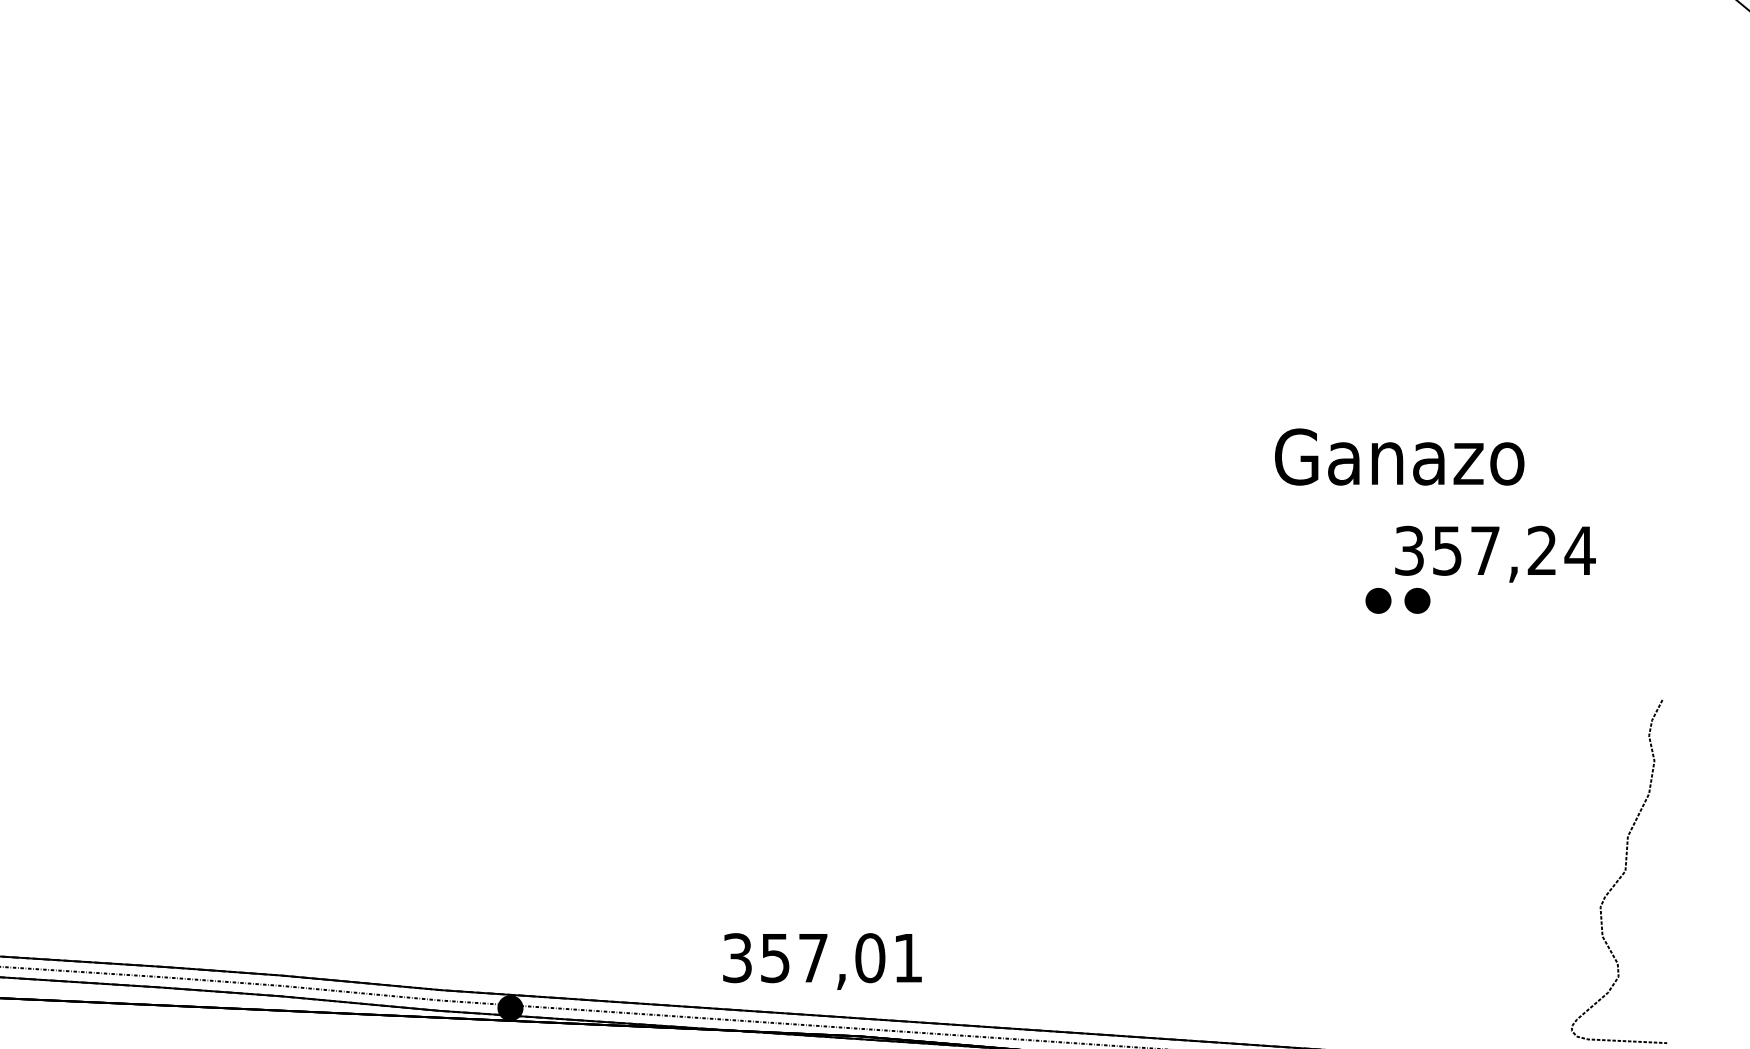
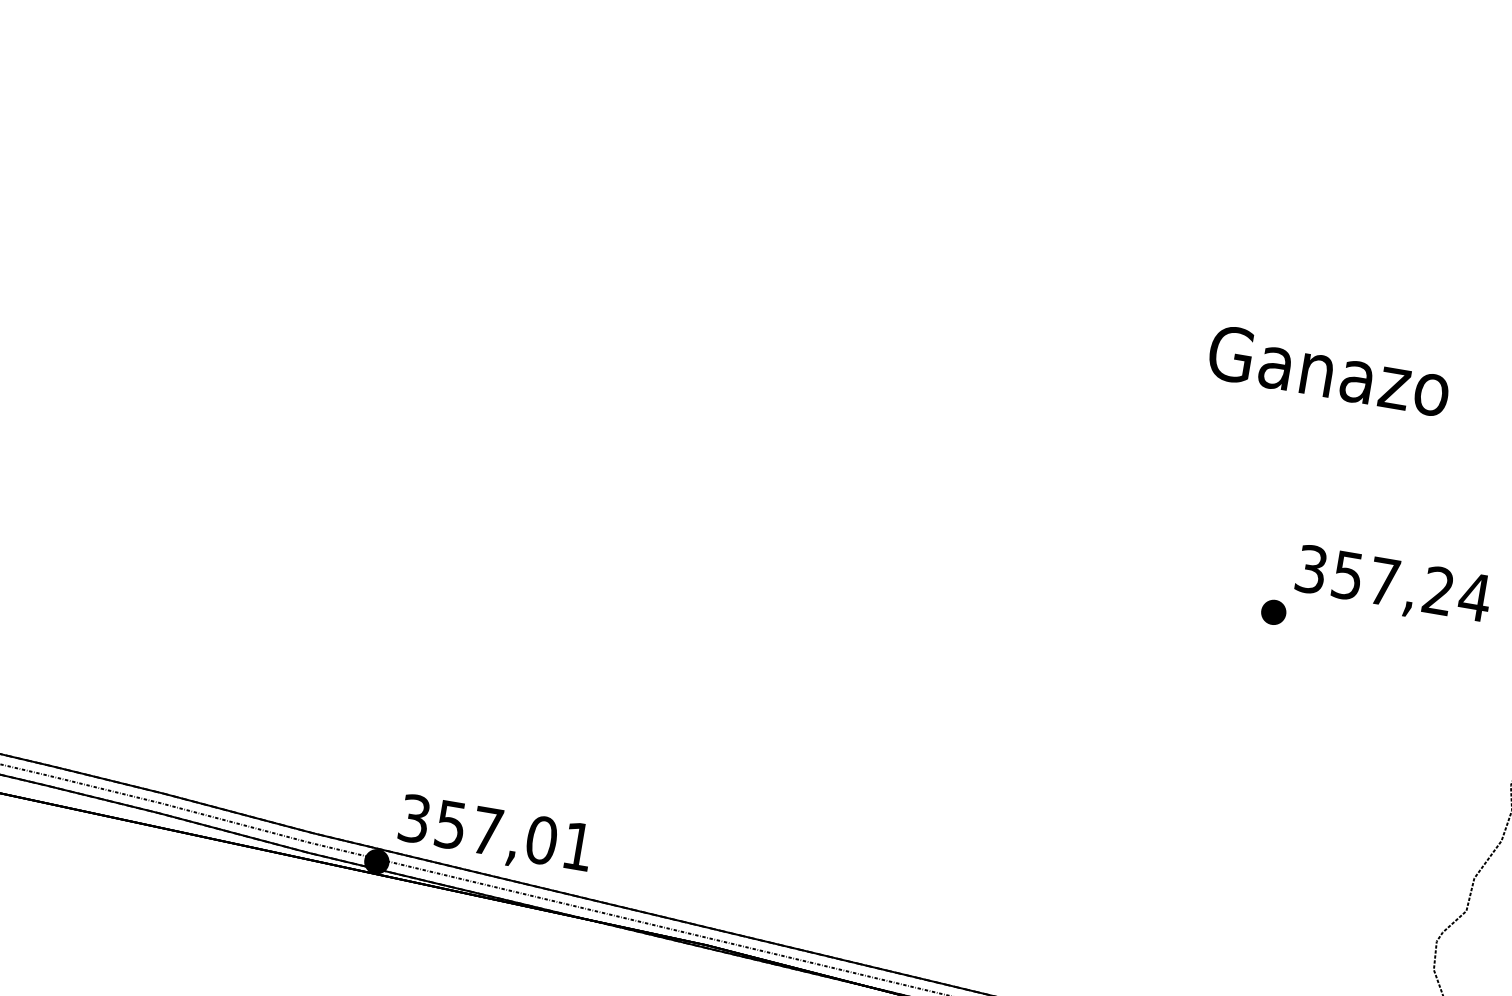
text: (1399, 456) -> (1329, 370), moved
part: (1417, 600) -> (1311, 618), removed
text: (822, 961) -> (495, 835), moved

